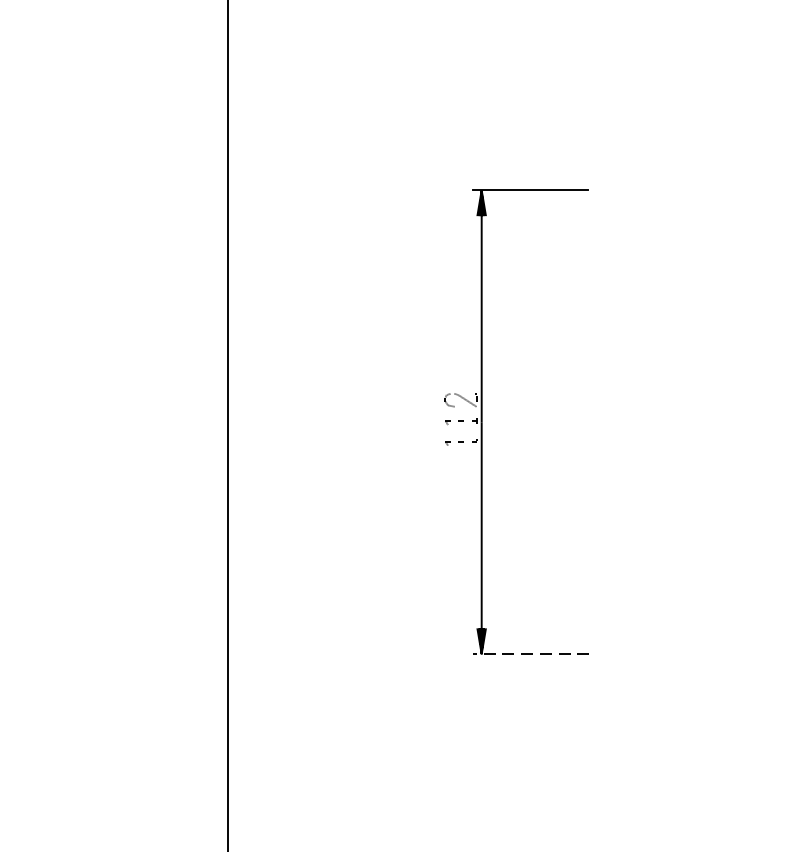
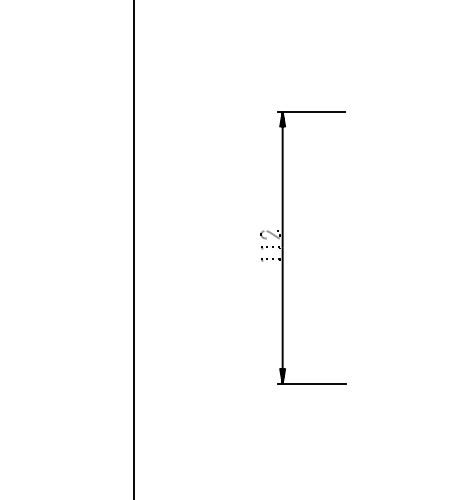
line: (530, 653) -> (311, 383), dashed -> solid

